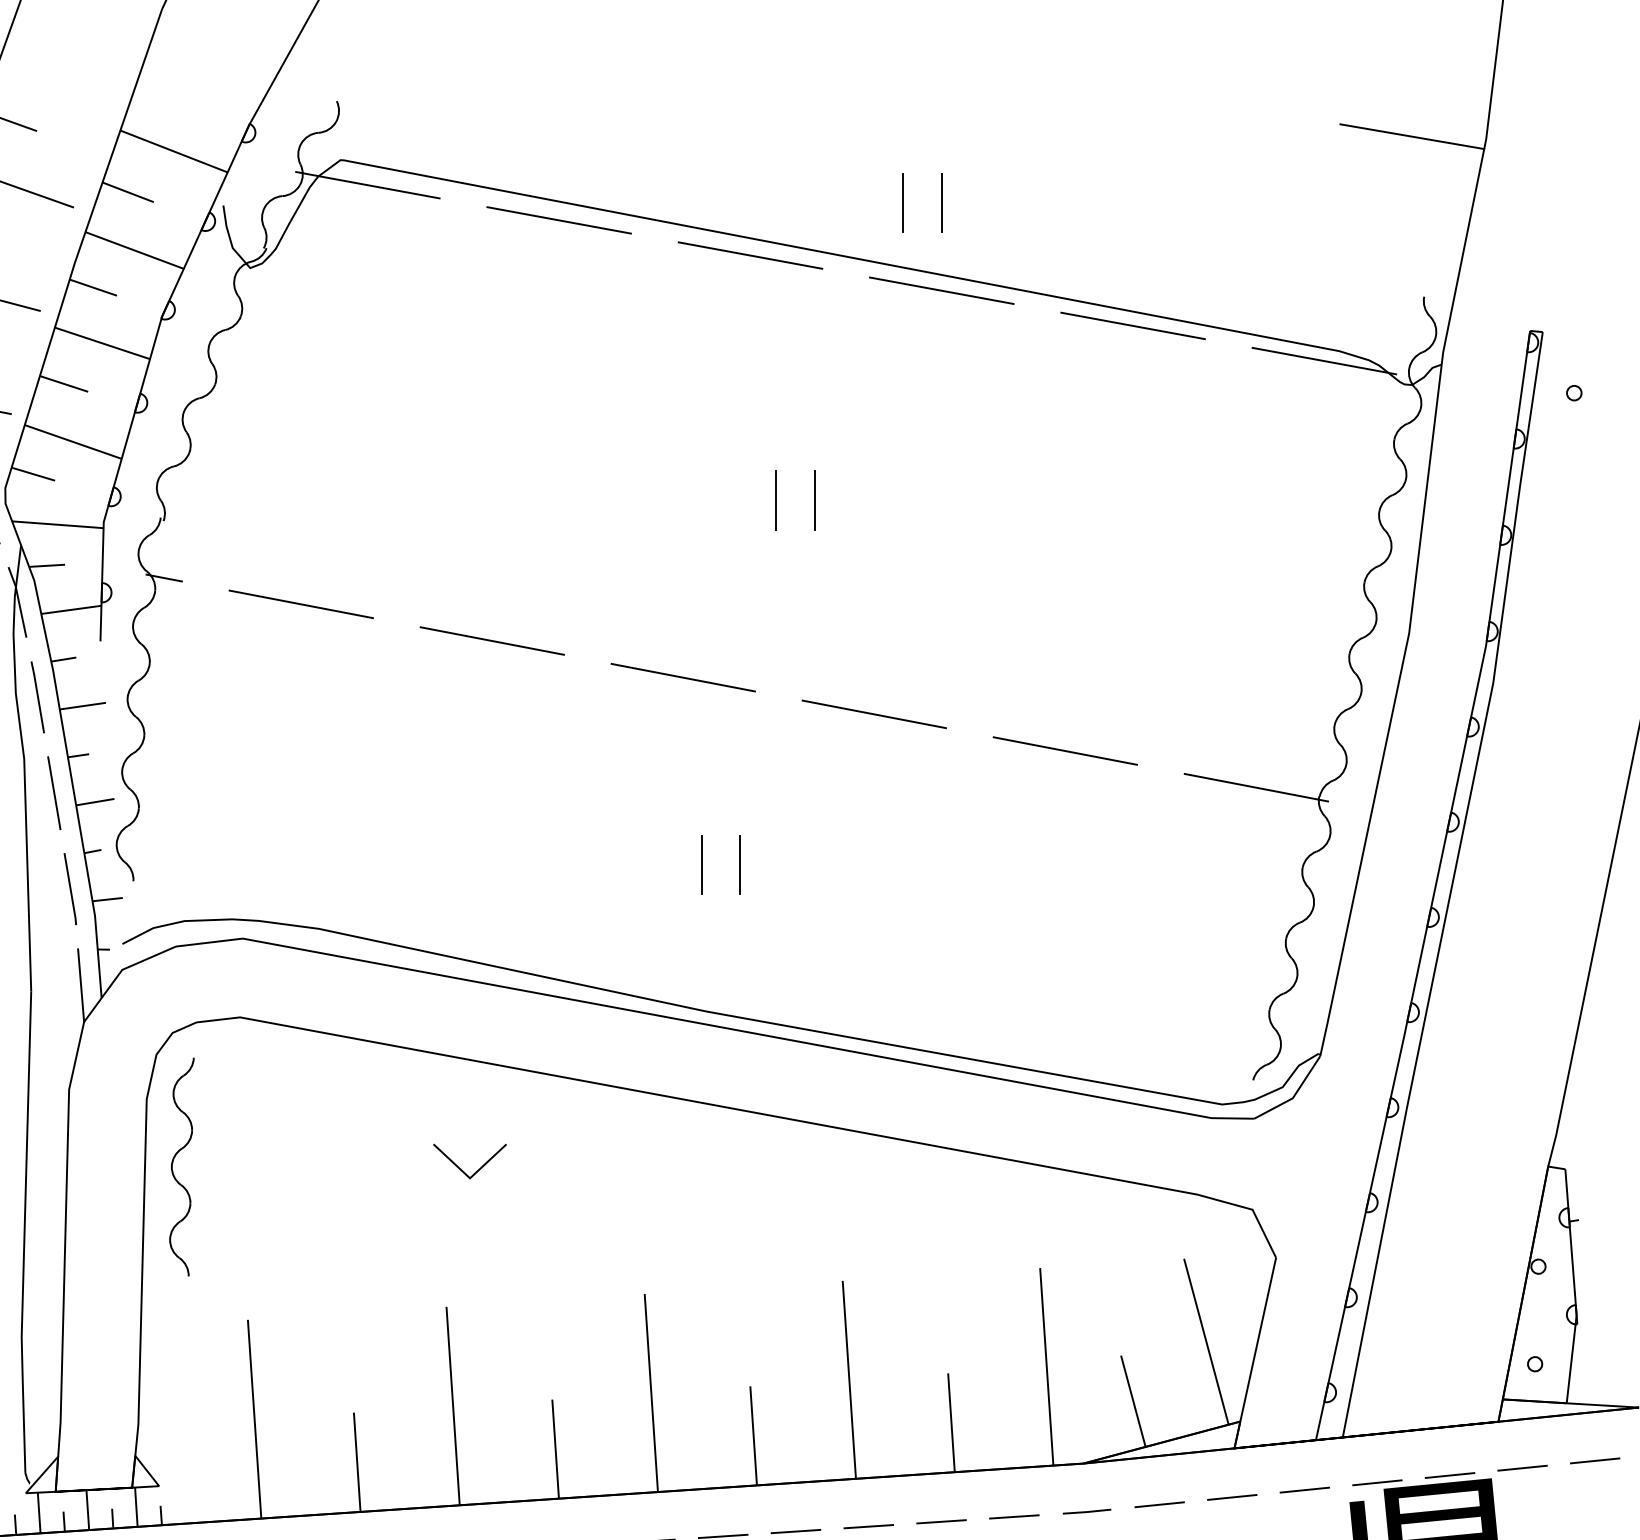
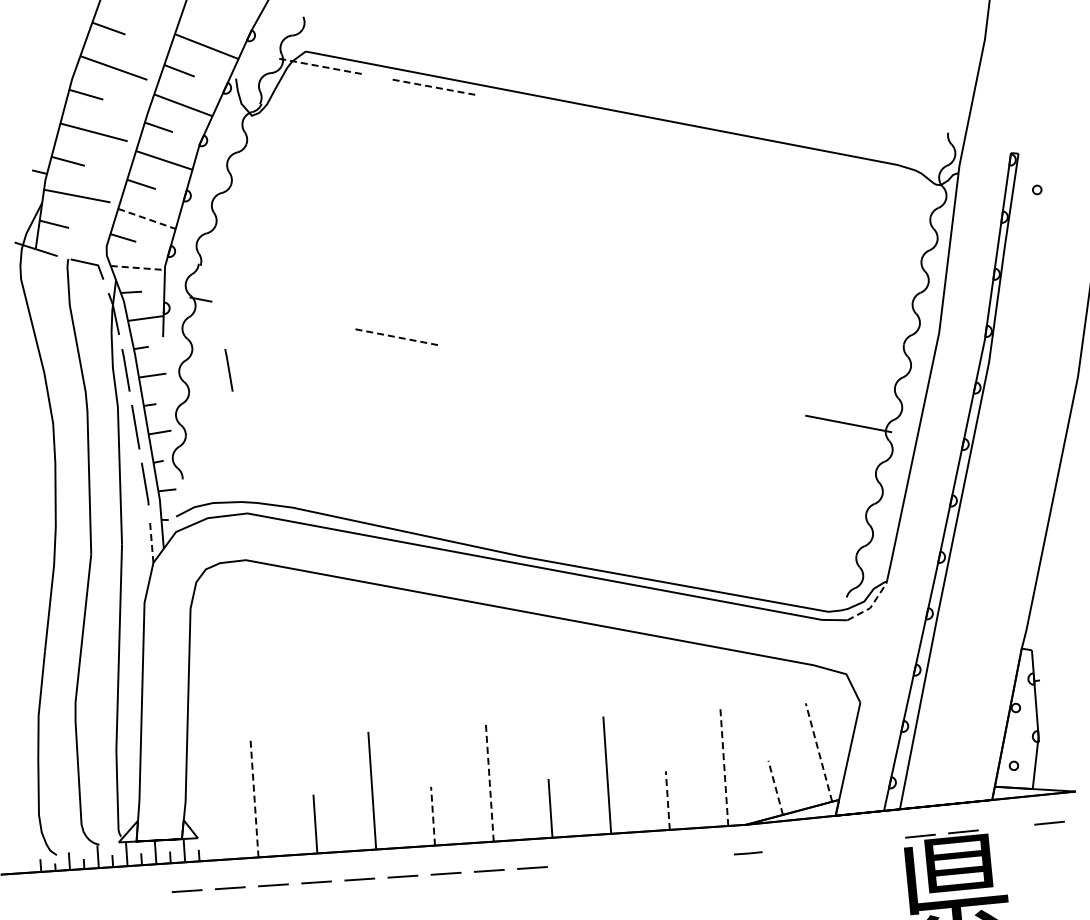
line: (1411, 136) -> (940, 37), removed
line: (369, 185) -> (322, 66), solid -> dashed
line: (902, 201) -> (638, 76), removed
line: (940, 201) -> (661, 76), removed
line: (559, 220) -> (435, 87), solid -> dashed
line: (750, 255) -> (548, 108), removed
line: (940, 291) -> (661, 129), removed
line: (1133, 324) -> (775, 149), removed
line: (1323, 360) -> (888, 170), removed
line: (74, 442) -> (147, 219), solid -> dashed
line: (775, 500) -> (563, 253), removed
line: (814, 500) -> (586, 253), removed
line: (58, 525) -> (138, 268), solid -> dashed
line: (300, 604) -> (281, 315), removed
line: (492, 640) -> (395, 336), solid -> dashed
line: (682, 677) -> (508, 358), removed
line: (210, 697) -> (228, 370), added
line: (873, 714) -> (621, 380), removed
line: (1063, 751) -> (734, 402), removed
line: (701, 864) -> (519, 469), removed
line: (740, 864) -> (542, 469), removed
line: (80, 985) -> (151, 541), solid -> dashed
line: (1294, 1095) -> (871, 606), solid -> dashed
part: (182, 1166) -> (211, 648), removed
line: (461, 1168) -> (377, 649), removed
line: (1207, 1341) -> (819, 752), solid -> dashed
line: (1047, 1366) -> (724, 767), solid -> dashed
line: (650, 1392) -> (489, 782), solid -> dashed
line: (1133, 1400) -> (775, 787), solid -> dashed
line: (254, 1419) -> (254, 798), solid -> dashed
line: (950, 1422) -> (667, 800), solid -> dashed
line: (556, 1447) -> (433, 815), solid -> dashed
line: (1522, 1468) -> (1006, 827), removed
line: (1304, 1490) -> (877, 840), removed
line: (1232, 1496) -> (834, 844), removed
line: (1158, 1503) -> (790, 848), removed
line: (1013, 1517) -> (704, 856), removed
line: (940, 1522) -> (661, 859), removed
line: (868, 1527) -> (618, 862), removed
line: (795, 1532) -> (575, 865), removed

